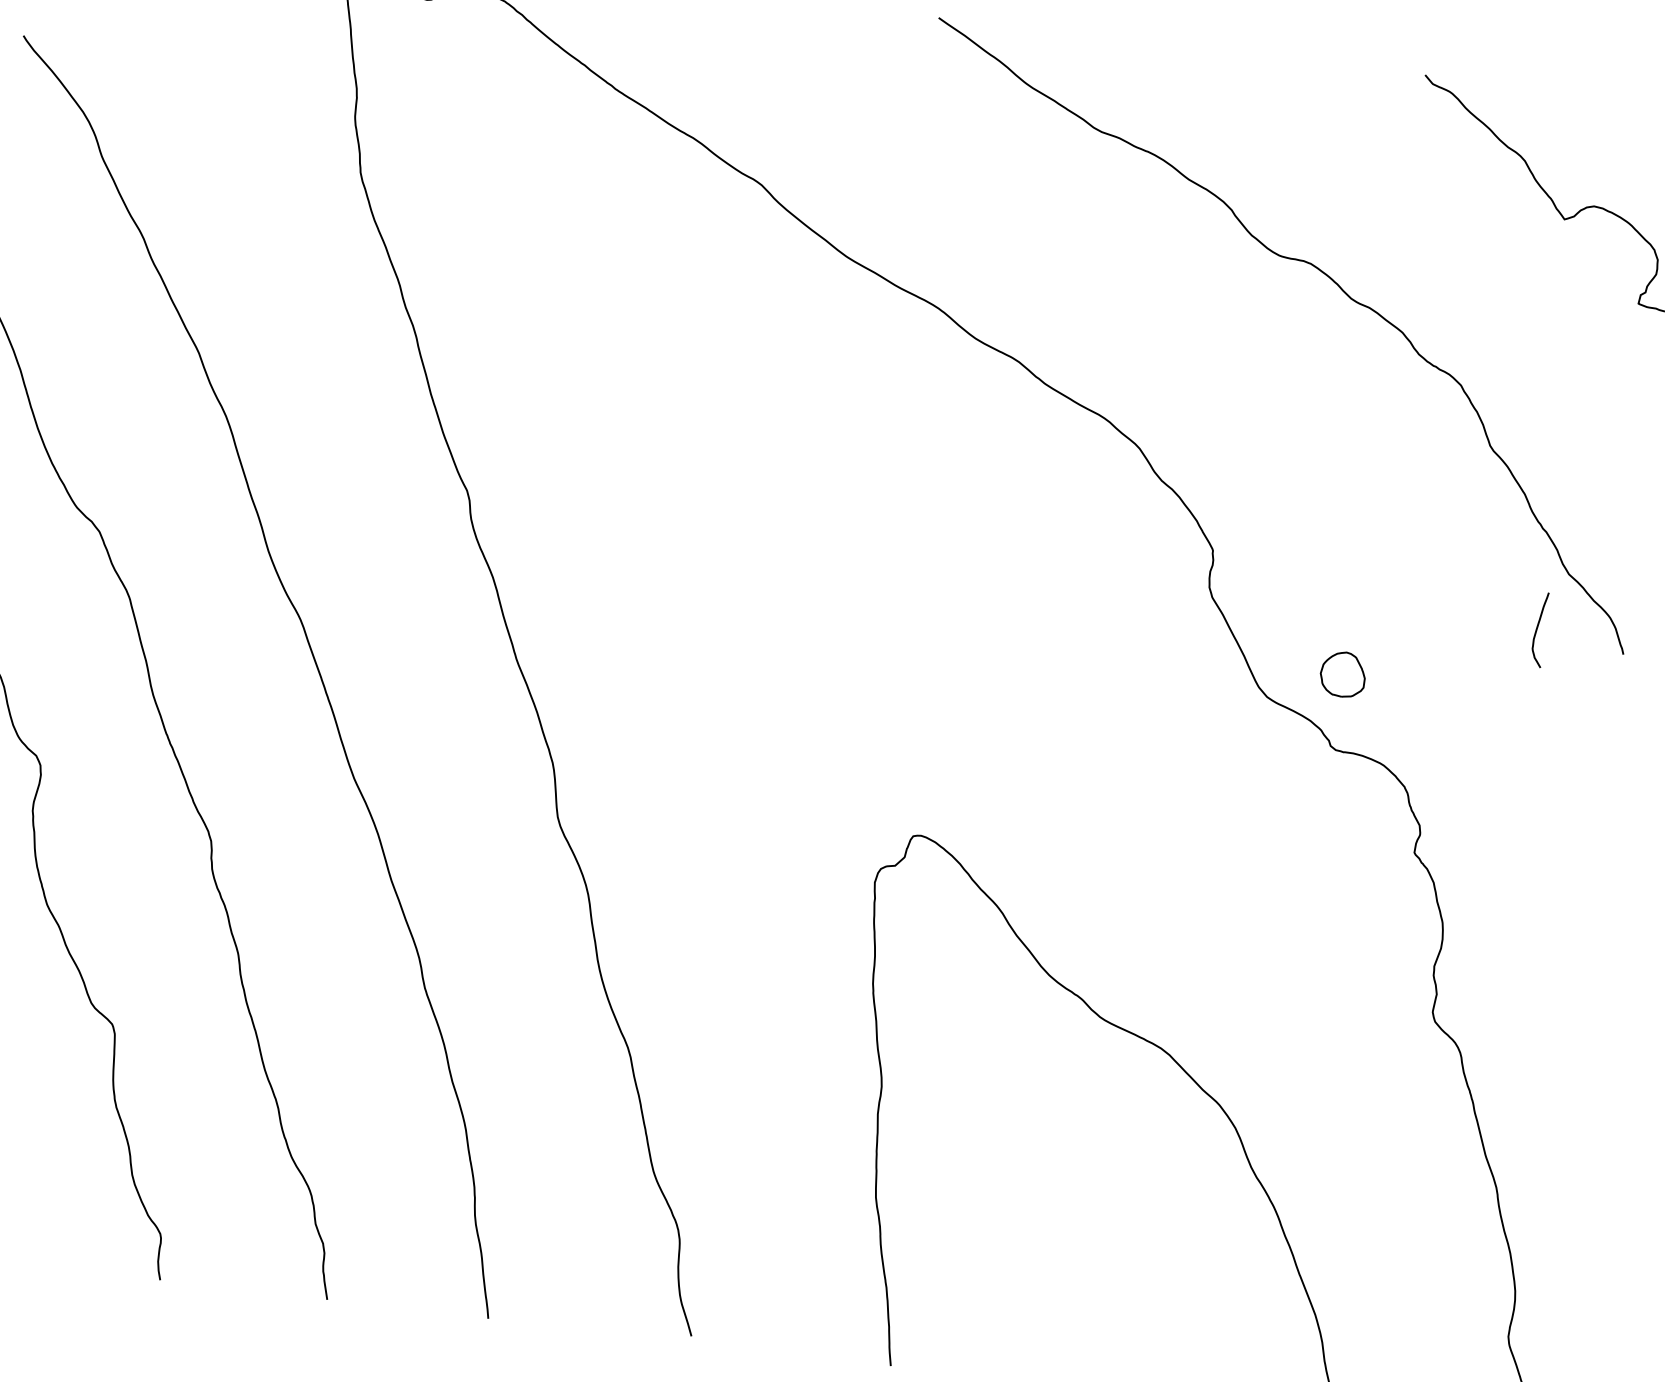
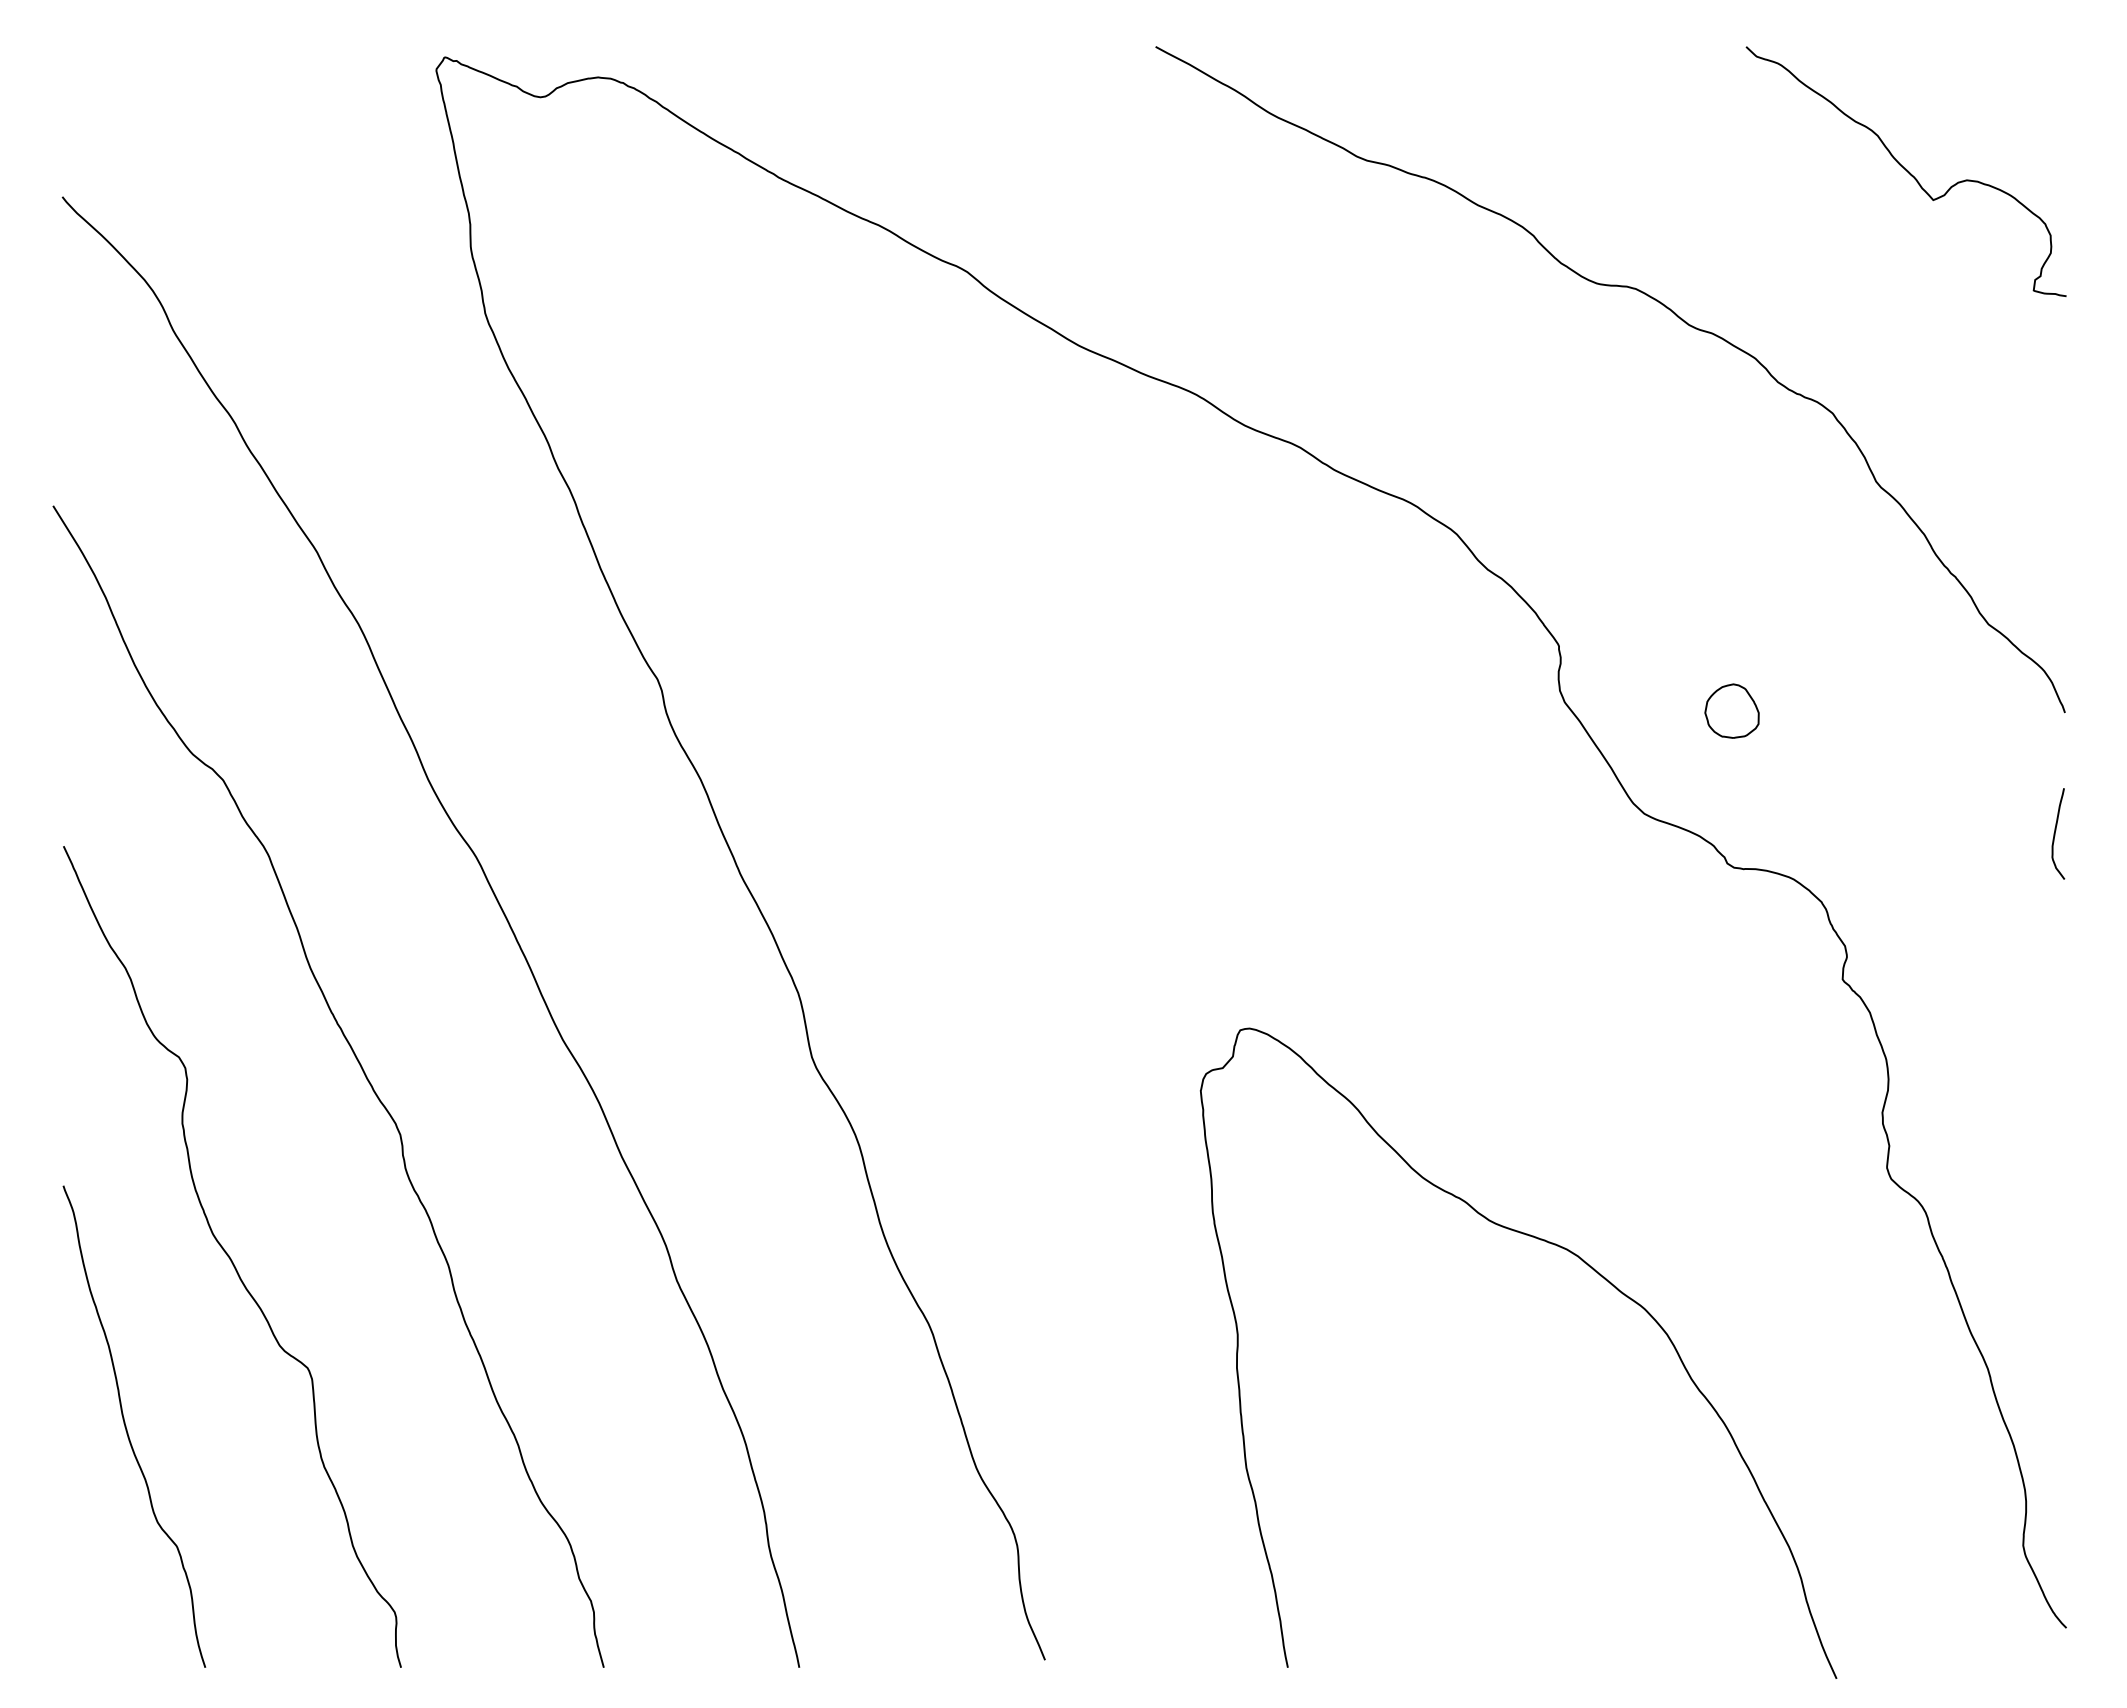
curve: (1537, 629) -> (2055, 833), moved
part: (1342, 673) -> (1731, 710), moved

